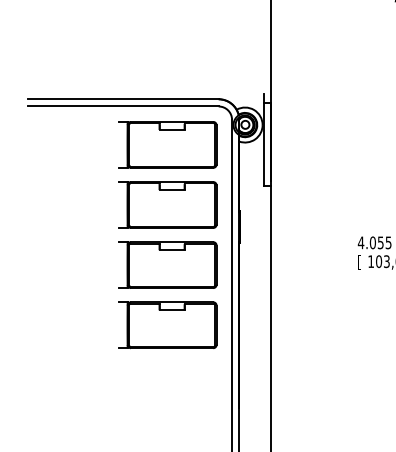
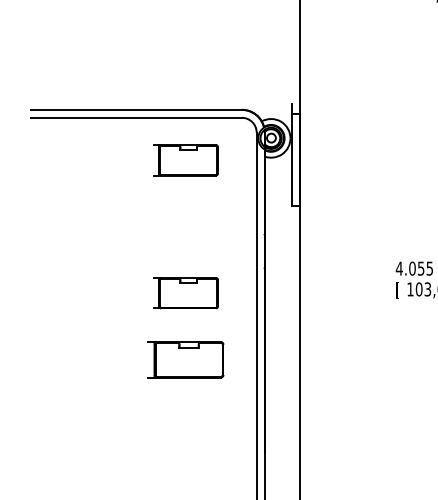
part: (167, 144) -> (185, 159), size x0.6
part: (167, 204) -> (185, 226), removed
part: (167, 264) -> (185, 292), size x0.6
part: (167, 325) -> (185, 360), size x0.7

